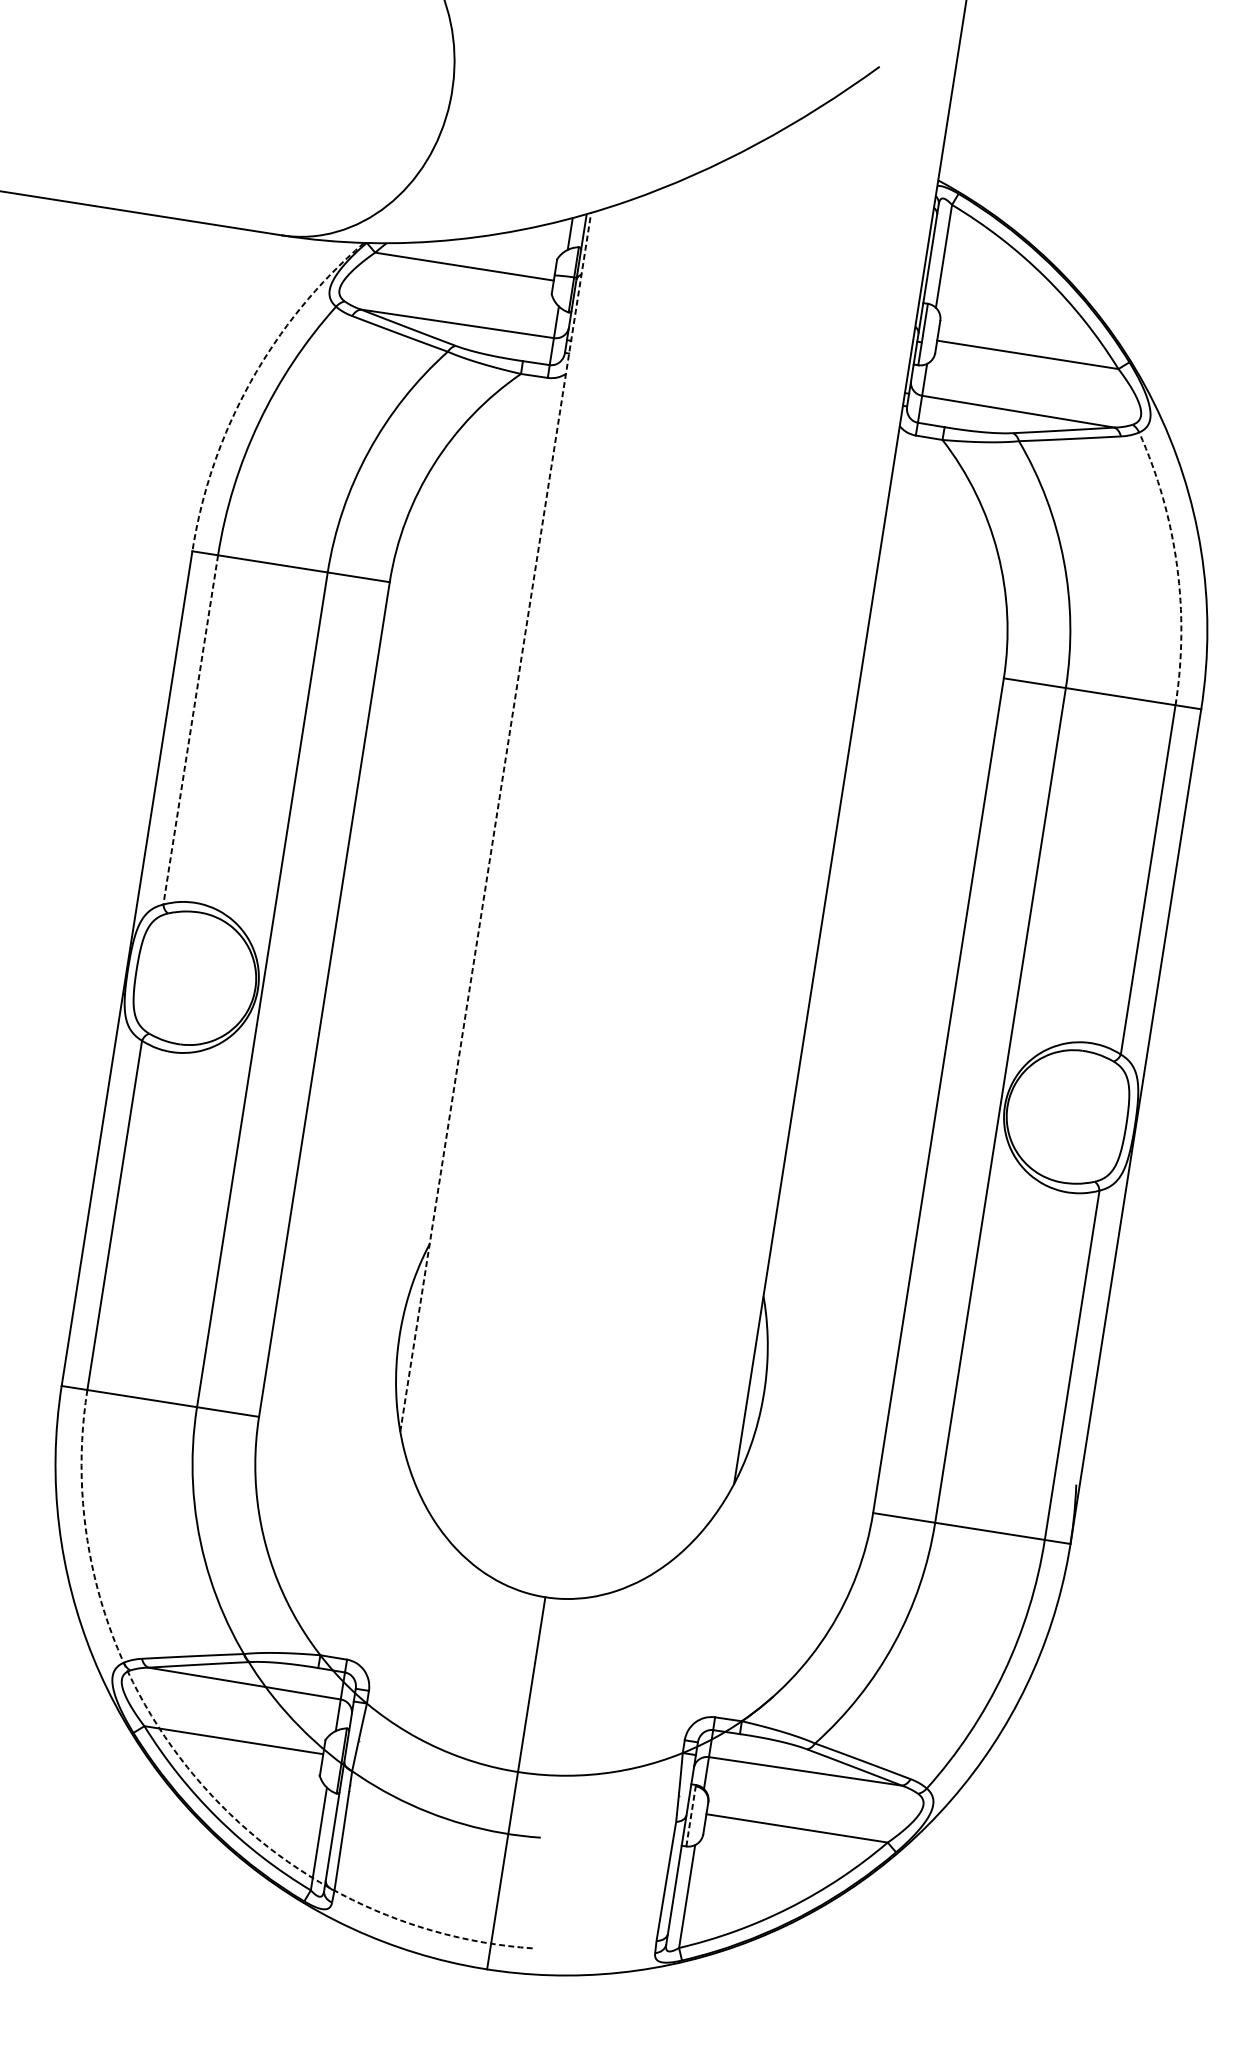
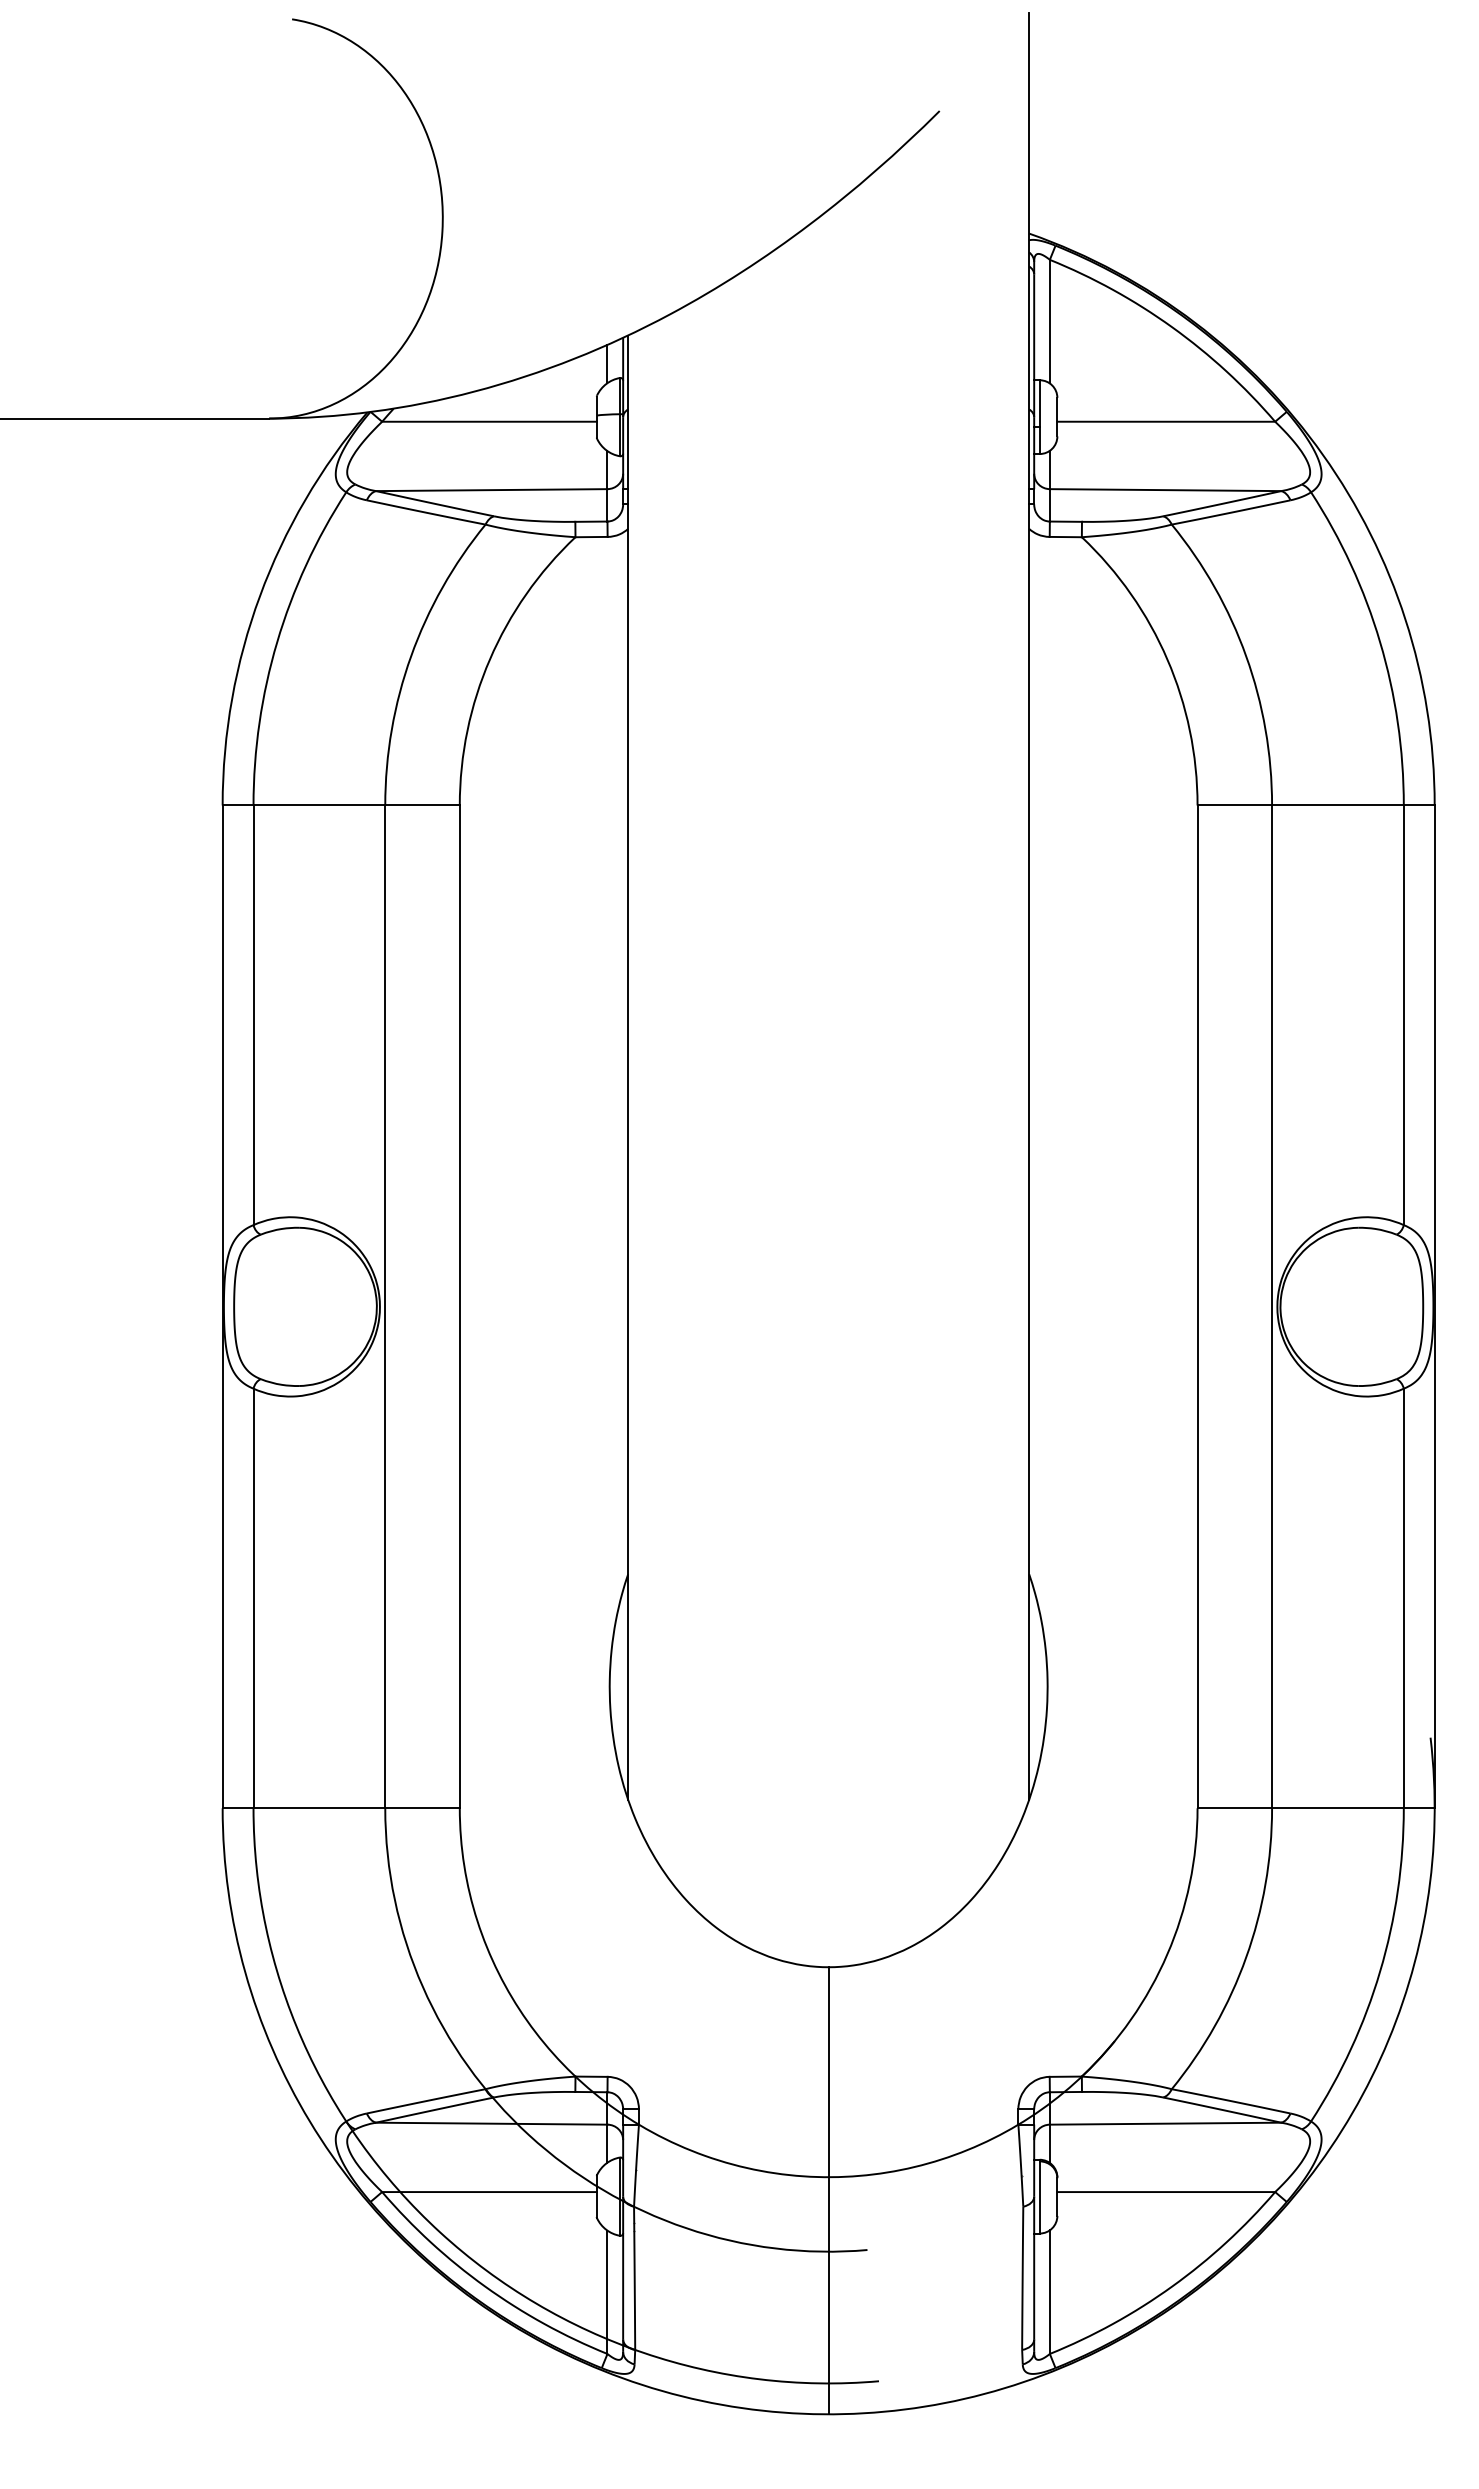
arc: (250, 382) -> (259, 596), dashed -> solid
arc: (1177, 566) -> (1380, 642), dashed -> solid
line: (190, 730) -> (253, 1015), dashed -> solid
line: (496, 822) -> (628, 1067), dashed -> solid
arc: (187, 1767) -> (440, 2232), dashed -> solid
line: (690, 1815) -> (1039, 2196), dashed -> solid

